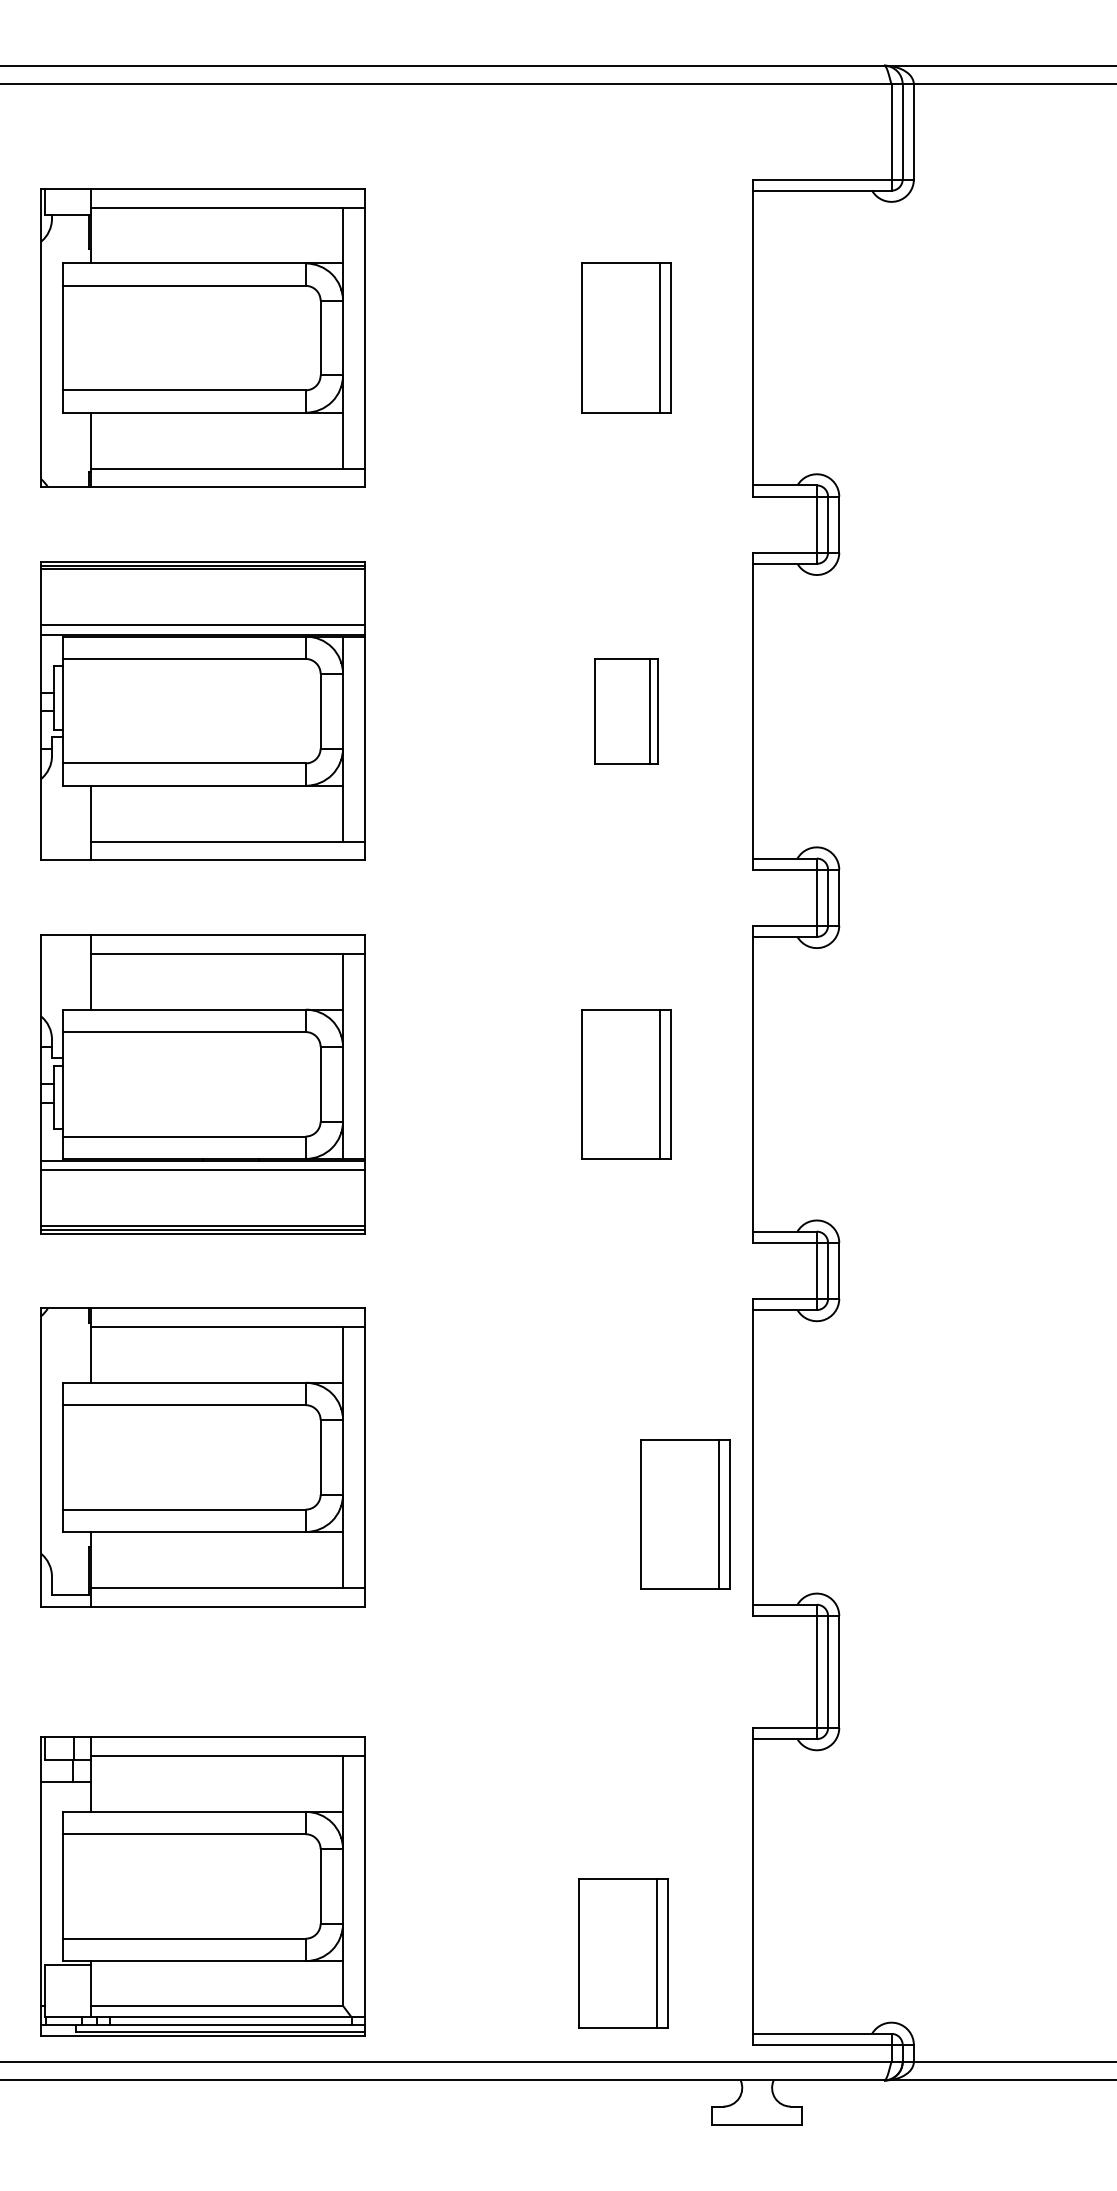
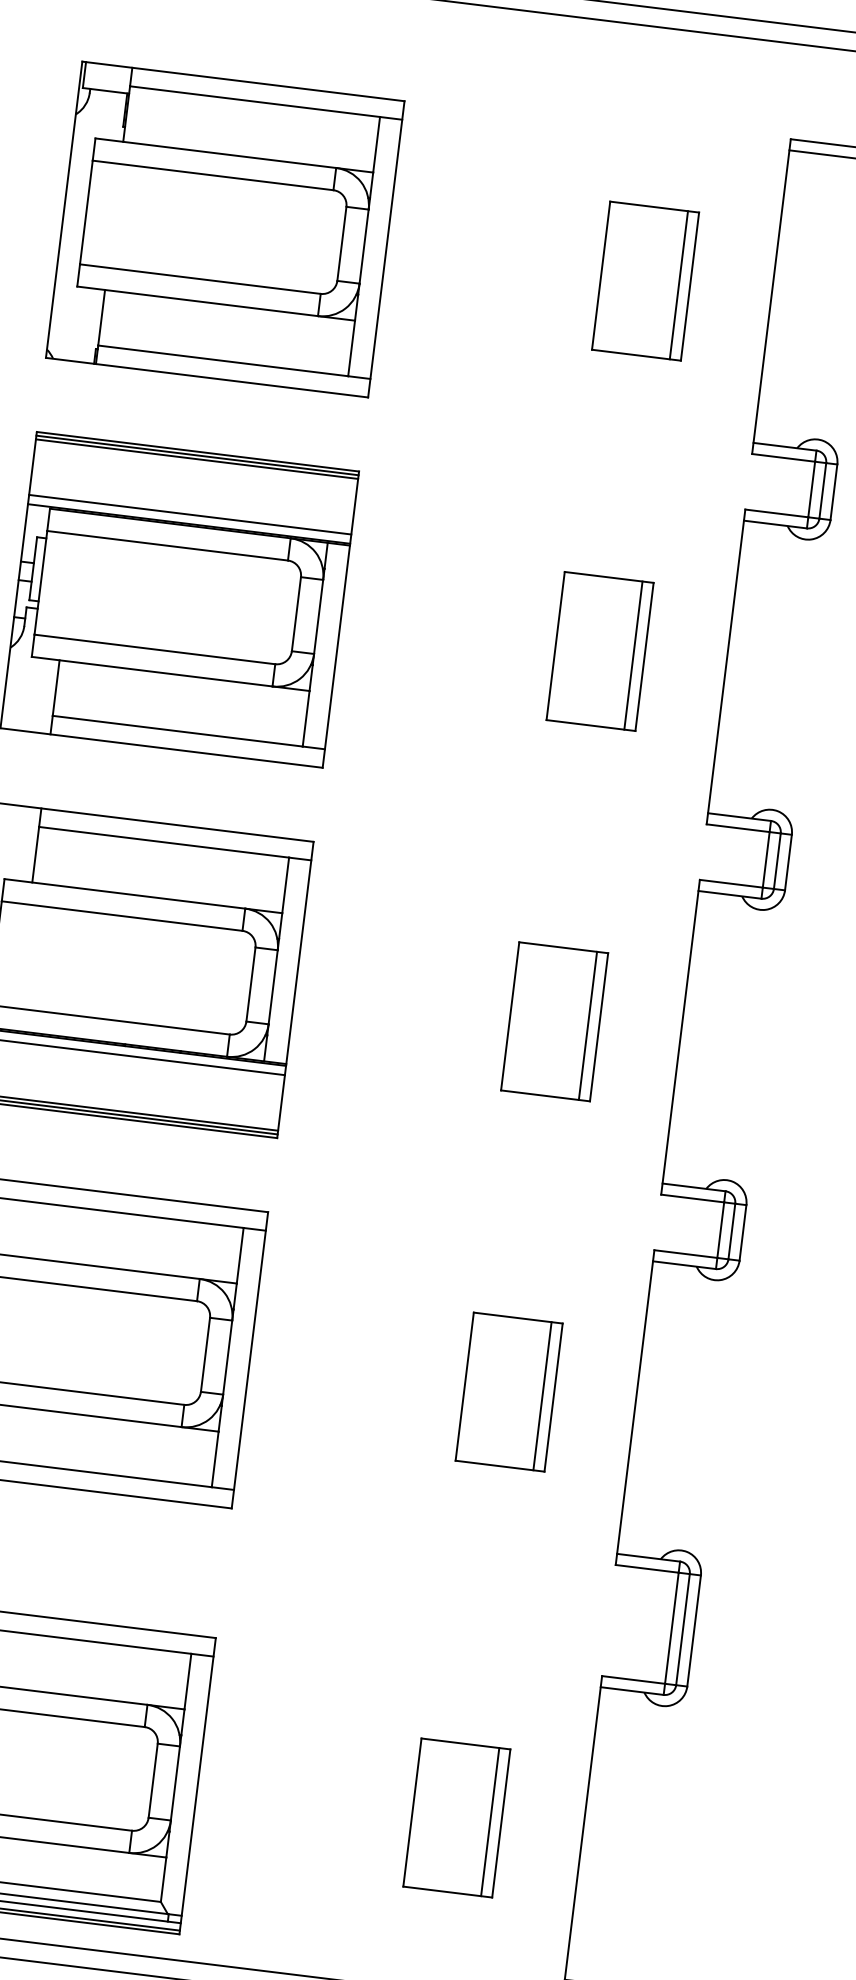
part: (626, 711) -> (599, 651), size x1.43
part: (685, 1514) -> (509, 1392), moved
part: (623, 1953) -> (456, 1818), moved

